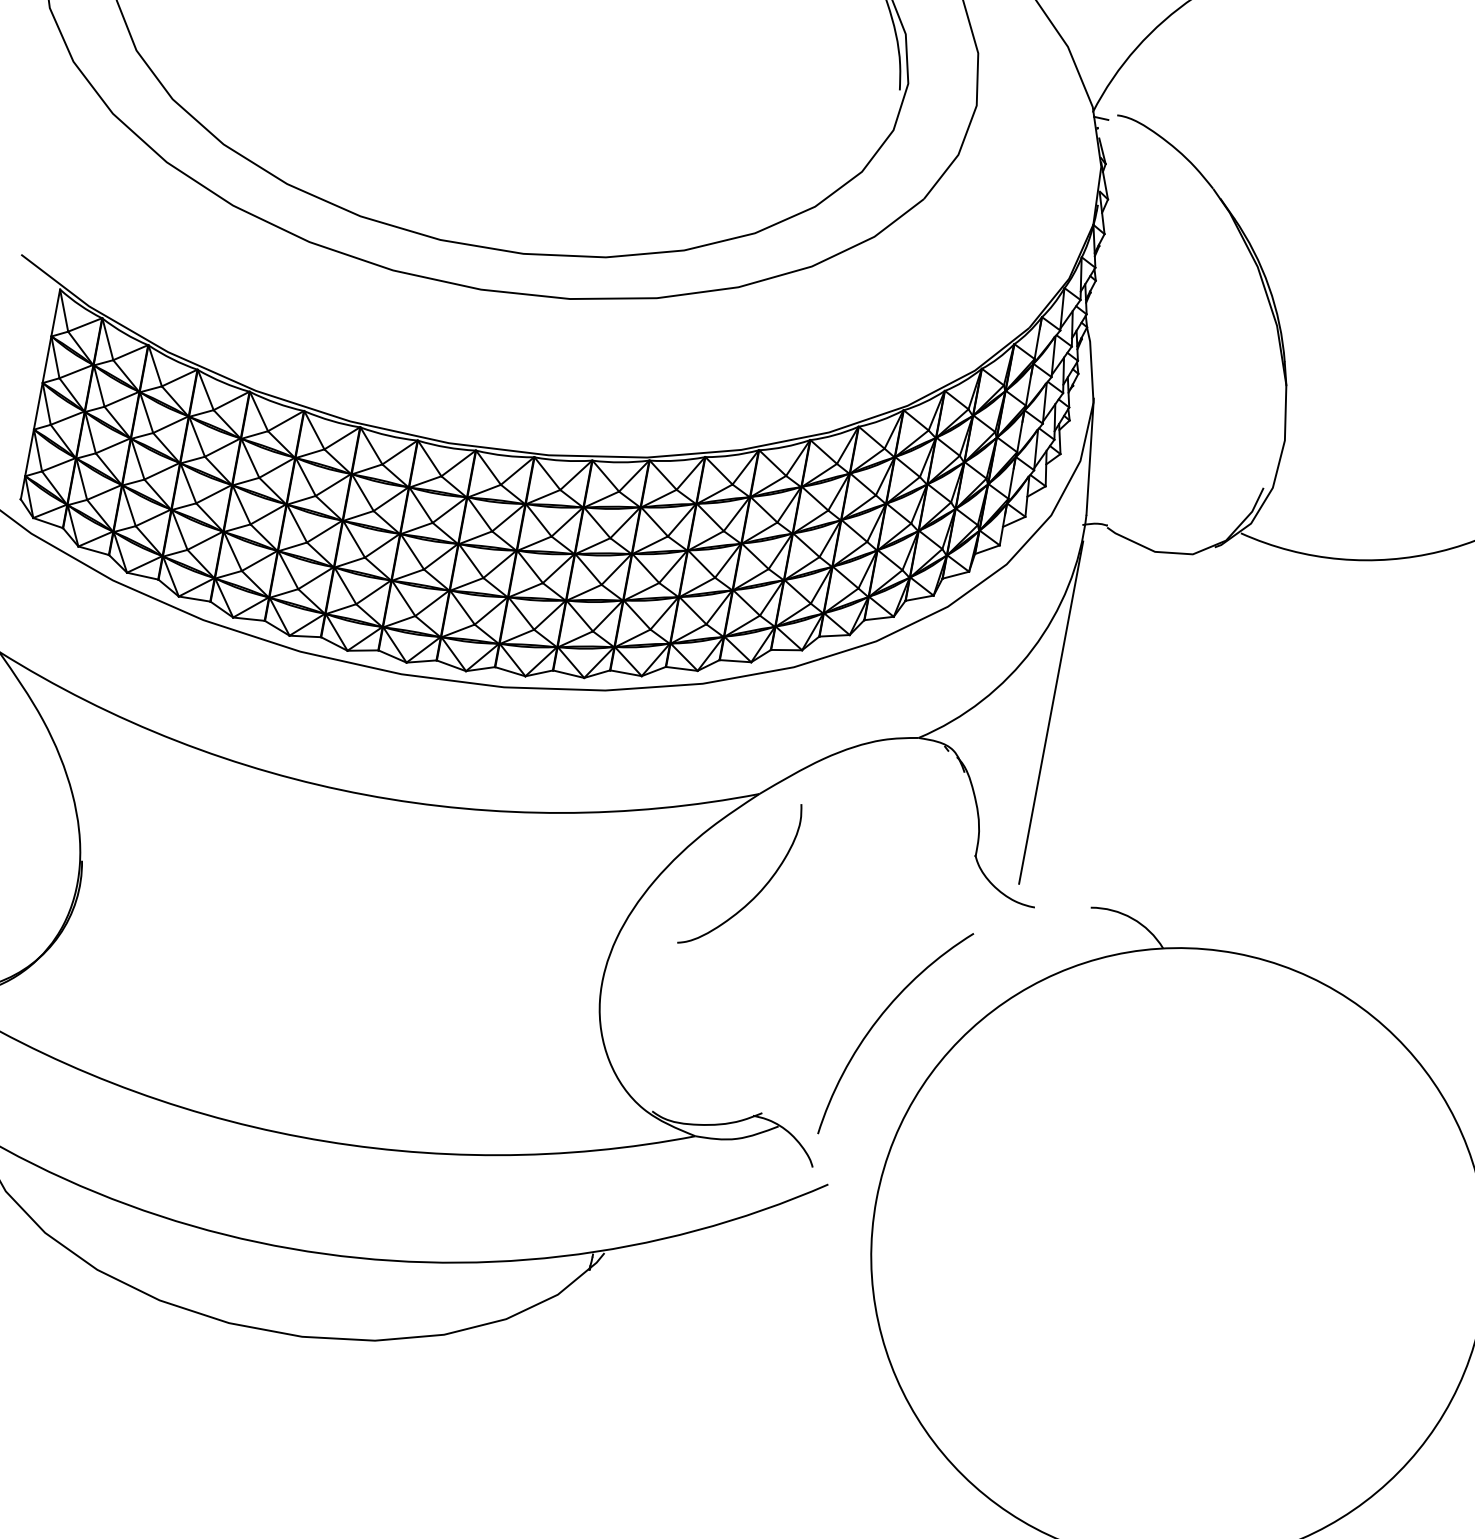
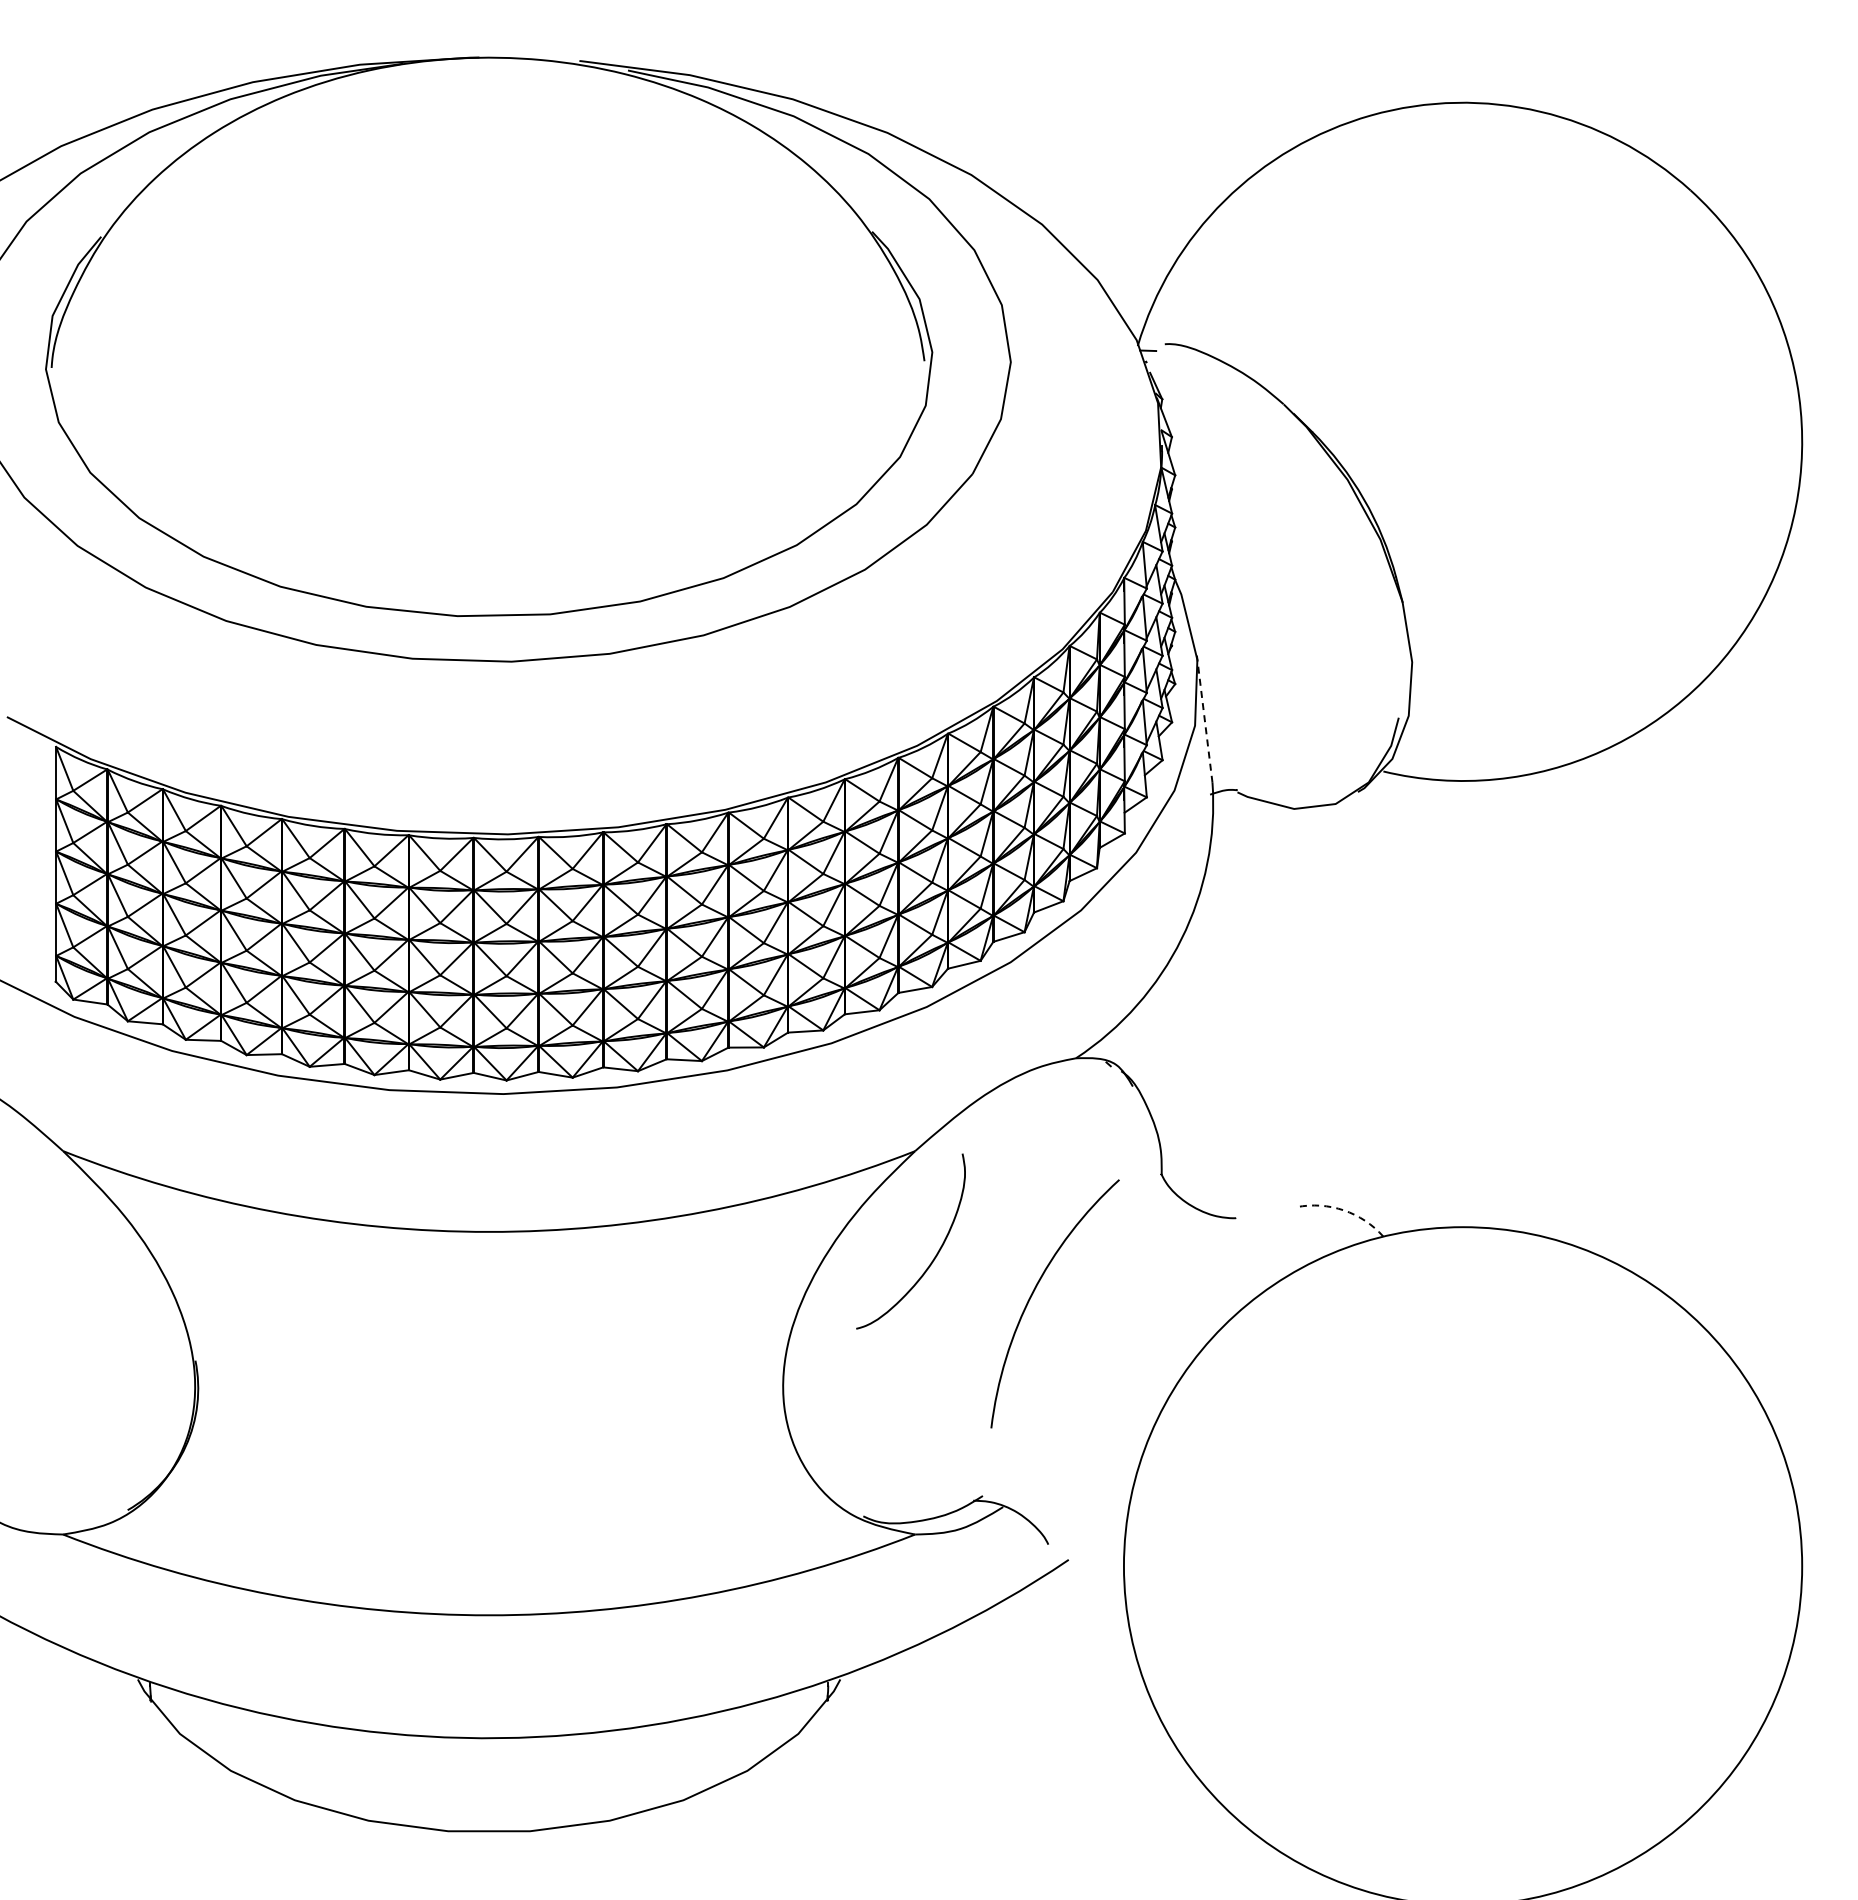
line: (1090, 456) -> (1204, 718), solid -> dashed
line: (1051, 712) -> (1214, 1003), removed
arc: (1131, 918) -> (1343, 1210), solid -> dashed
arc: (880, 1018) -> (1035, 1290), moved

